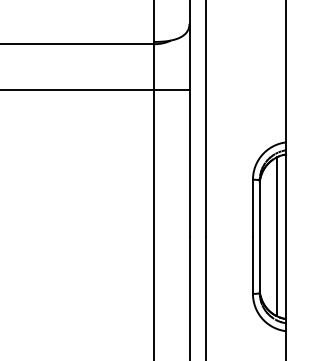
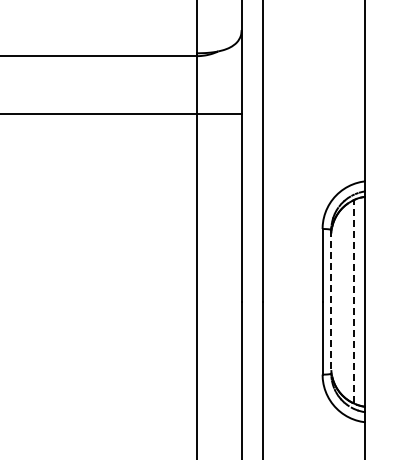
line: (259, 236) -> (331, 301), solid -> dashed
line: (277, 236) -> (353, 301), solid -> dashed

